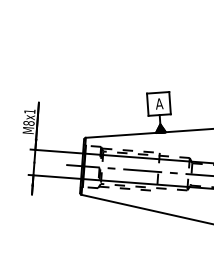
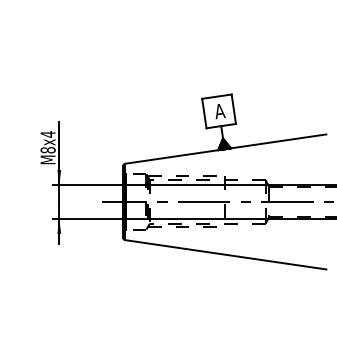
text: (29, 111) -> (47, 134), M8x1 -> M8x4

